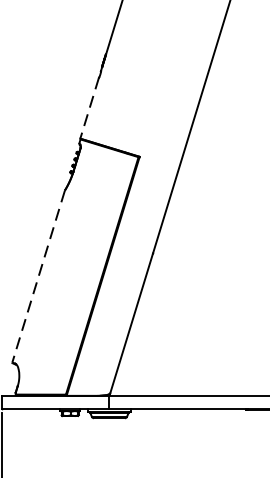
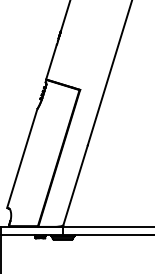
line: (89, 108) -> (51, 62), dashed -> solid
line: (39, 276) -> (22, 158), dashed -> solid

